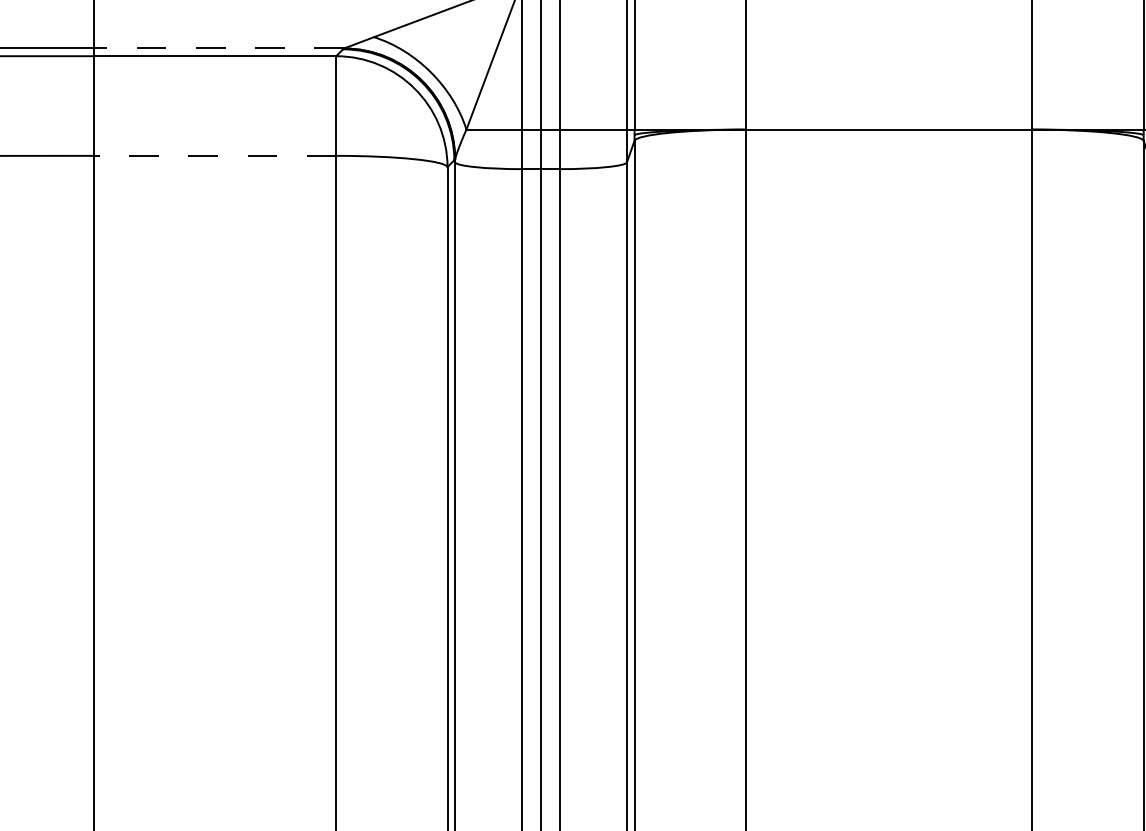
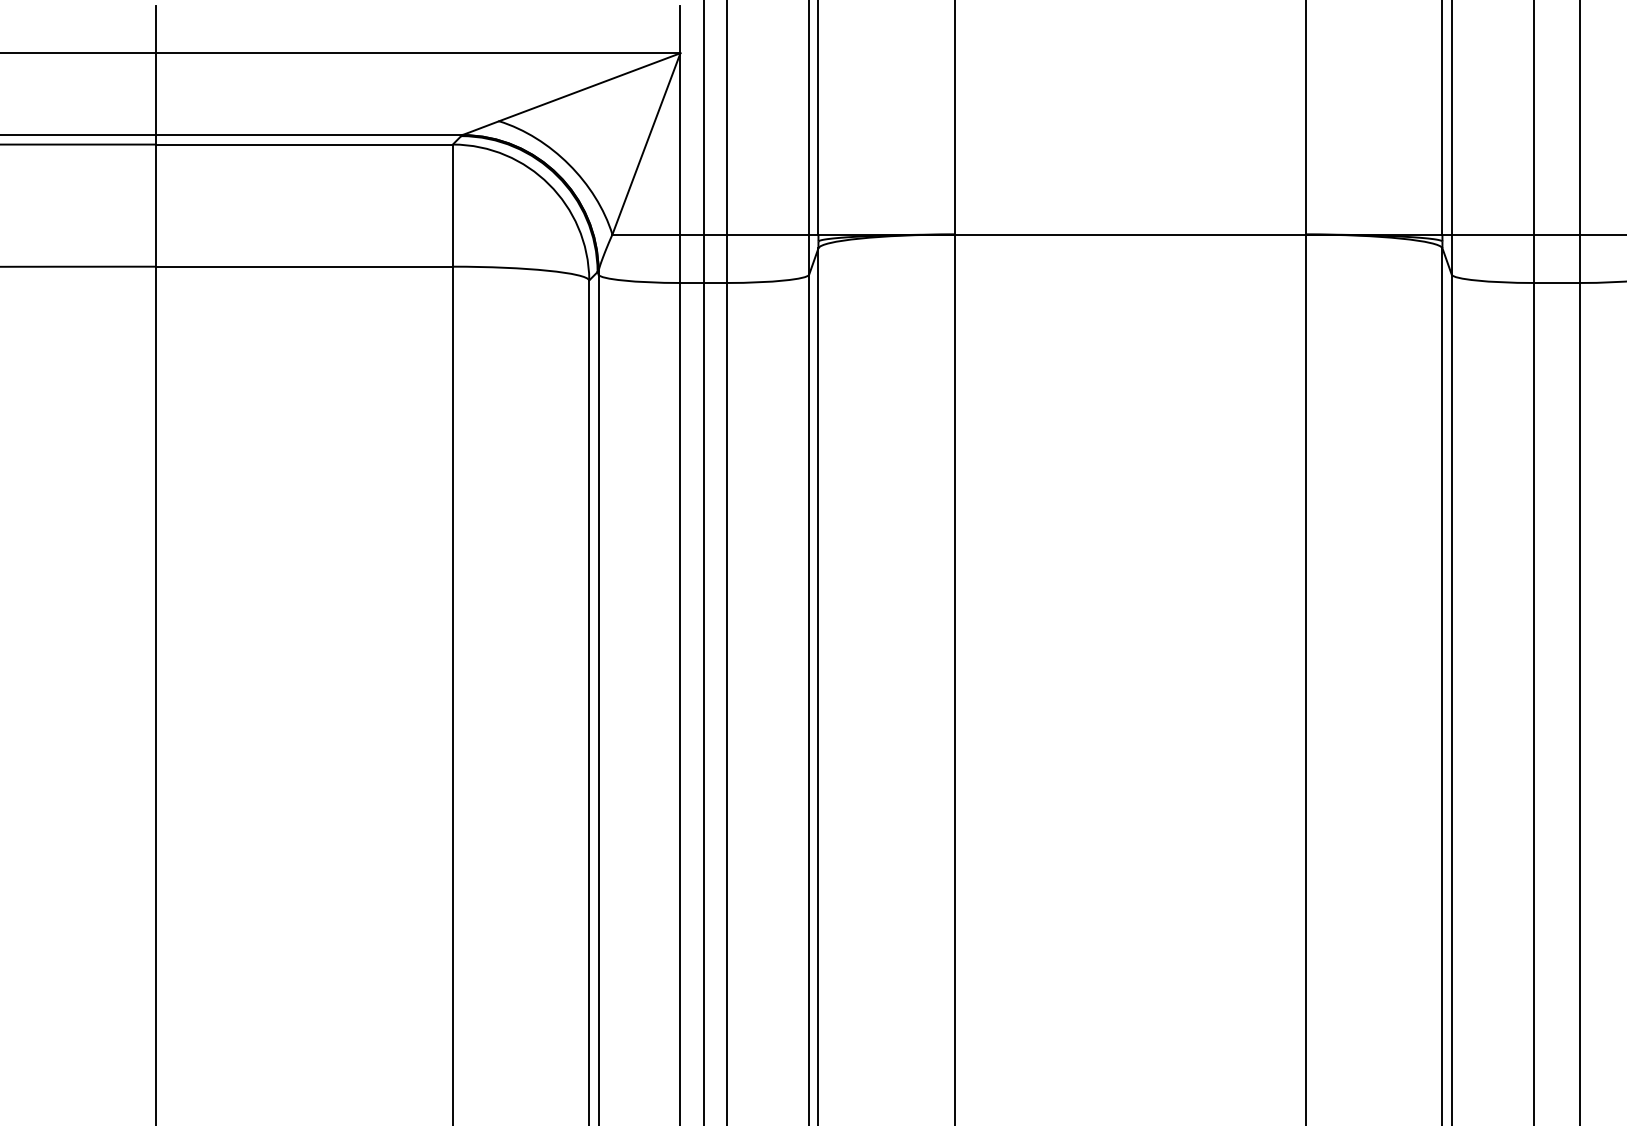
line: (218, 48) -> (308, 135), dashed -> solid
line: (215, 155) -> (304, 266), dashed -> solid

